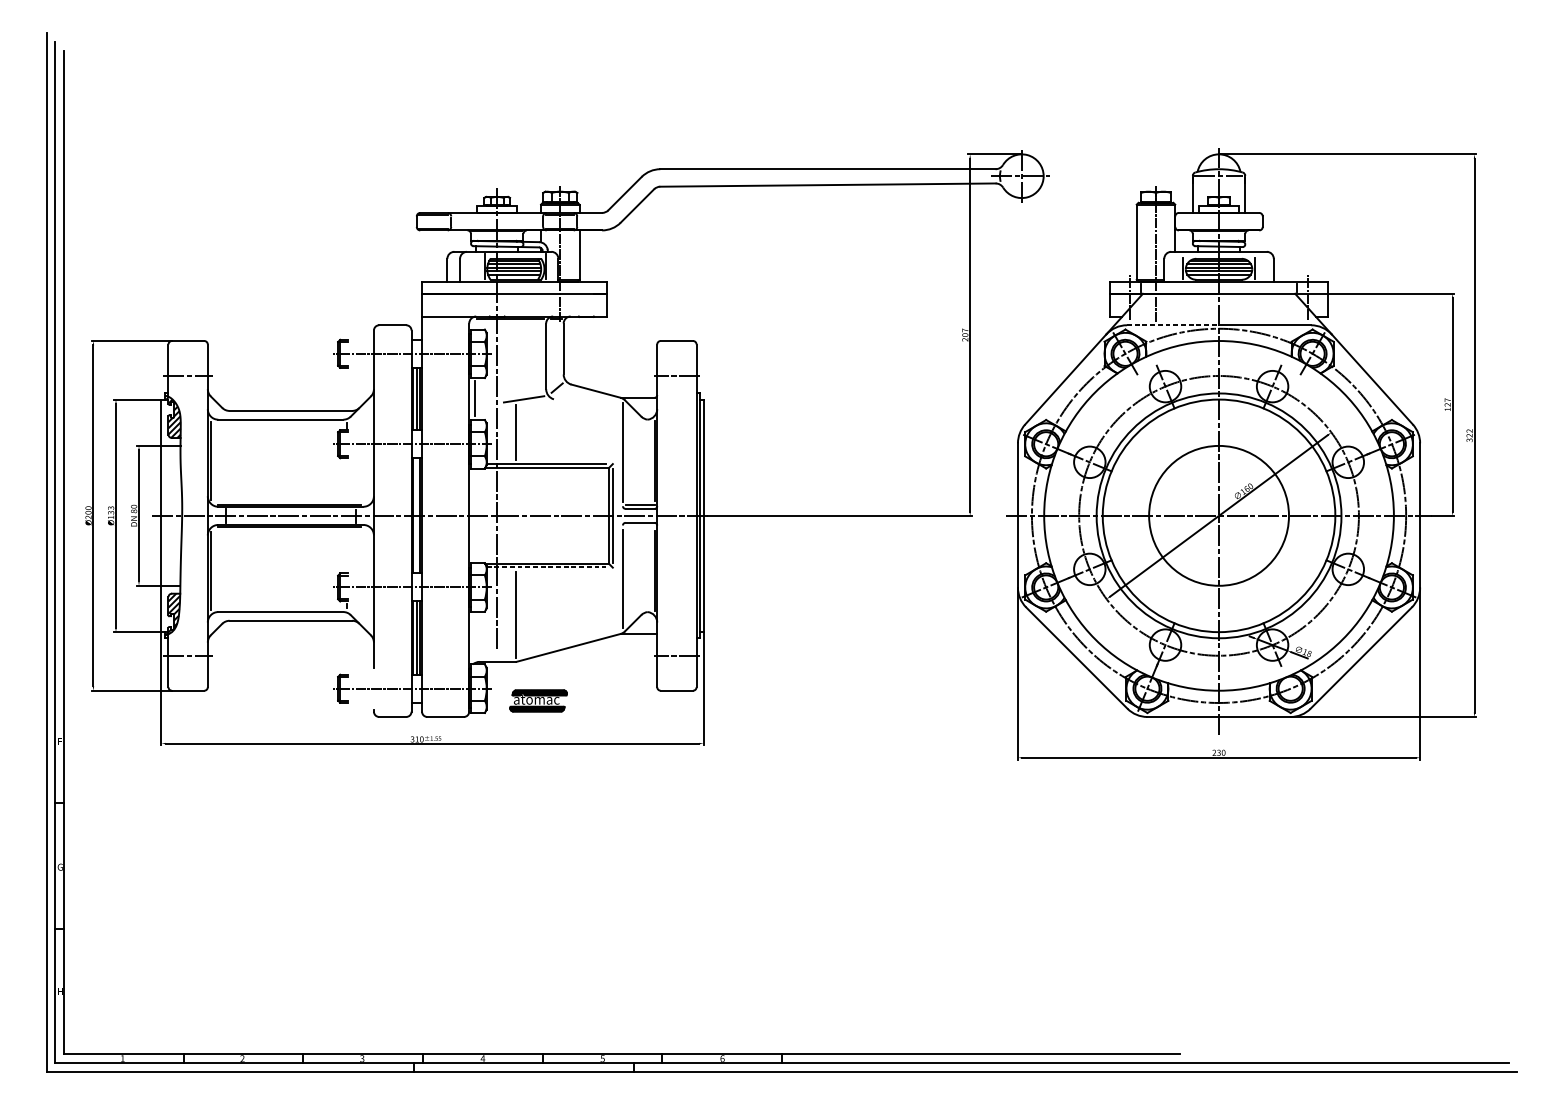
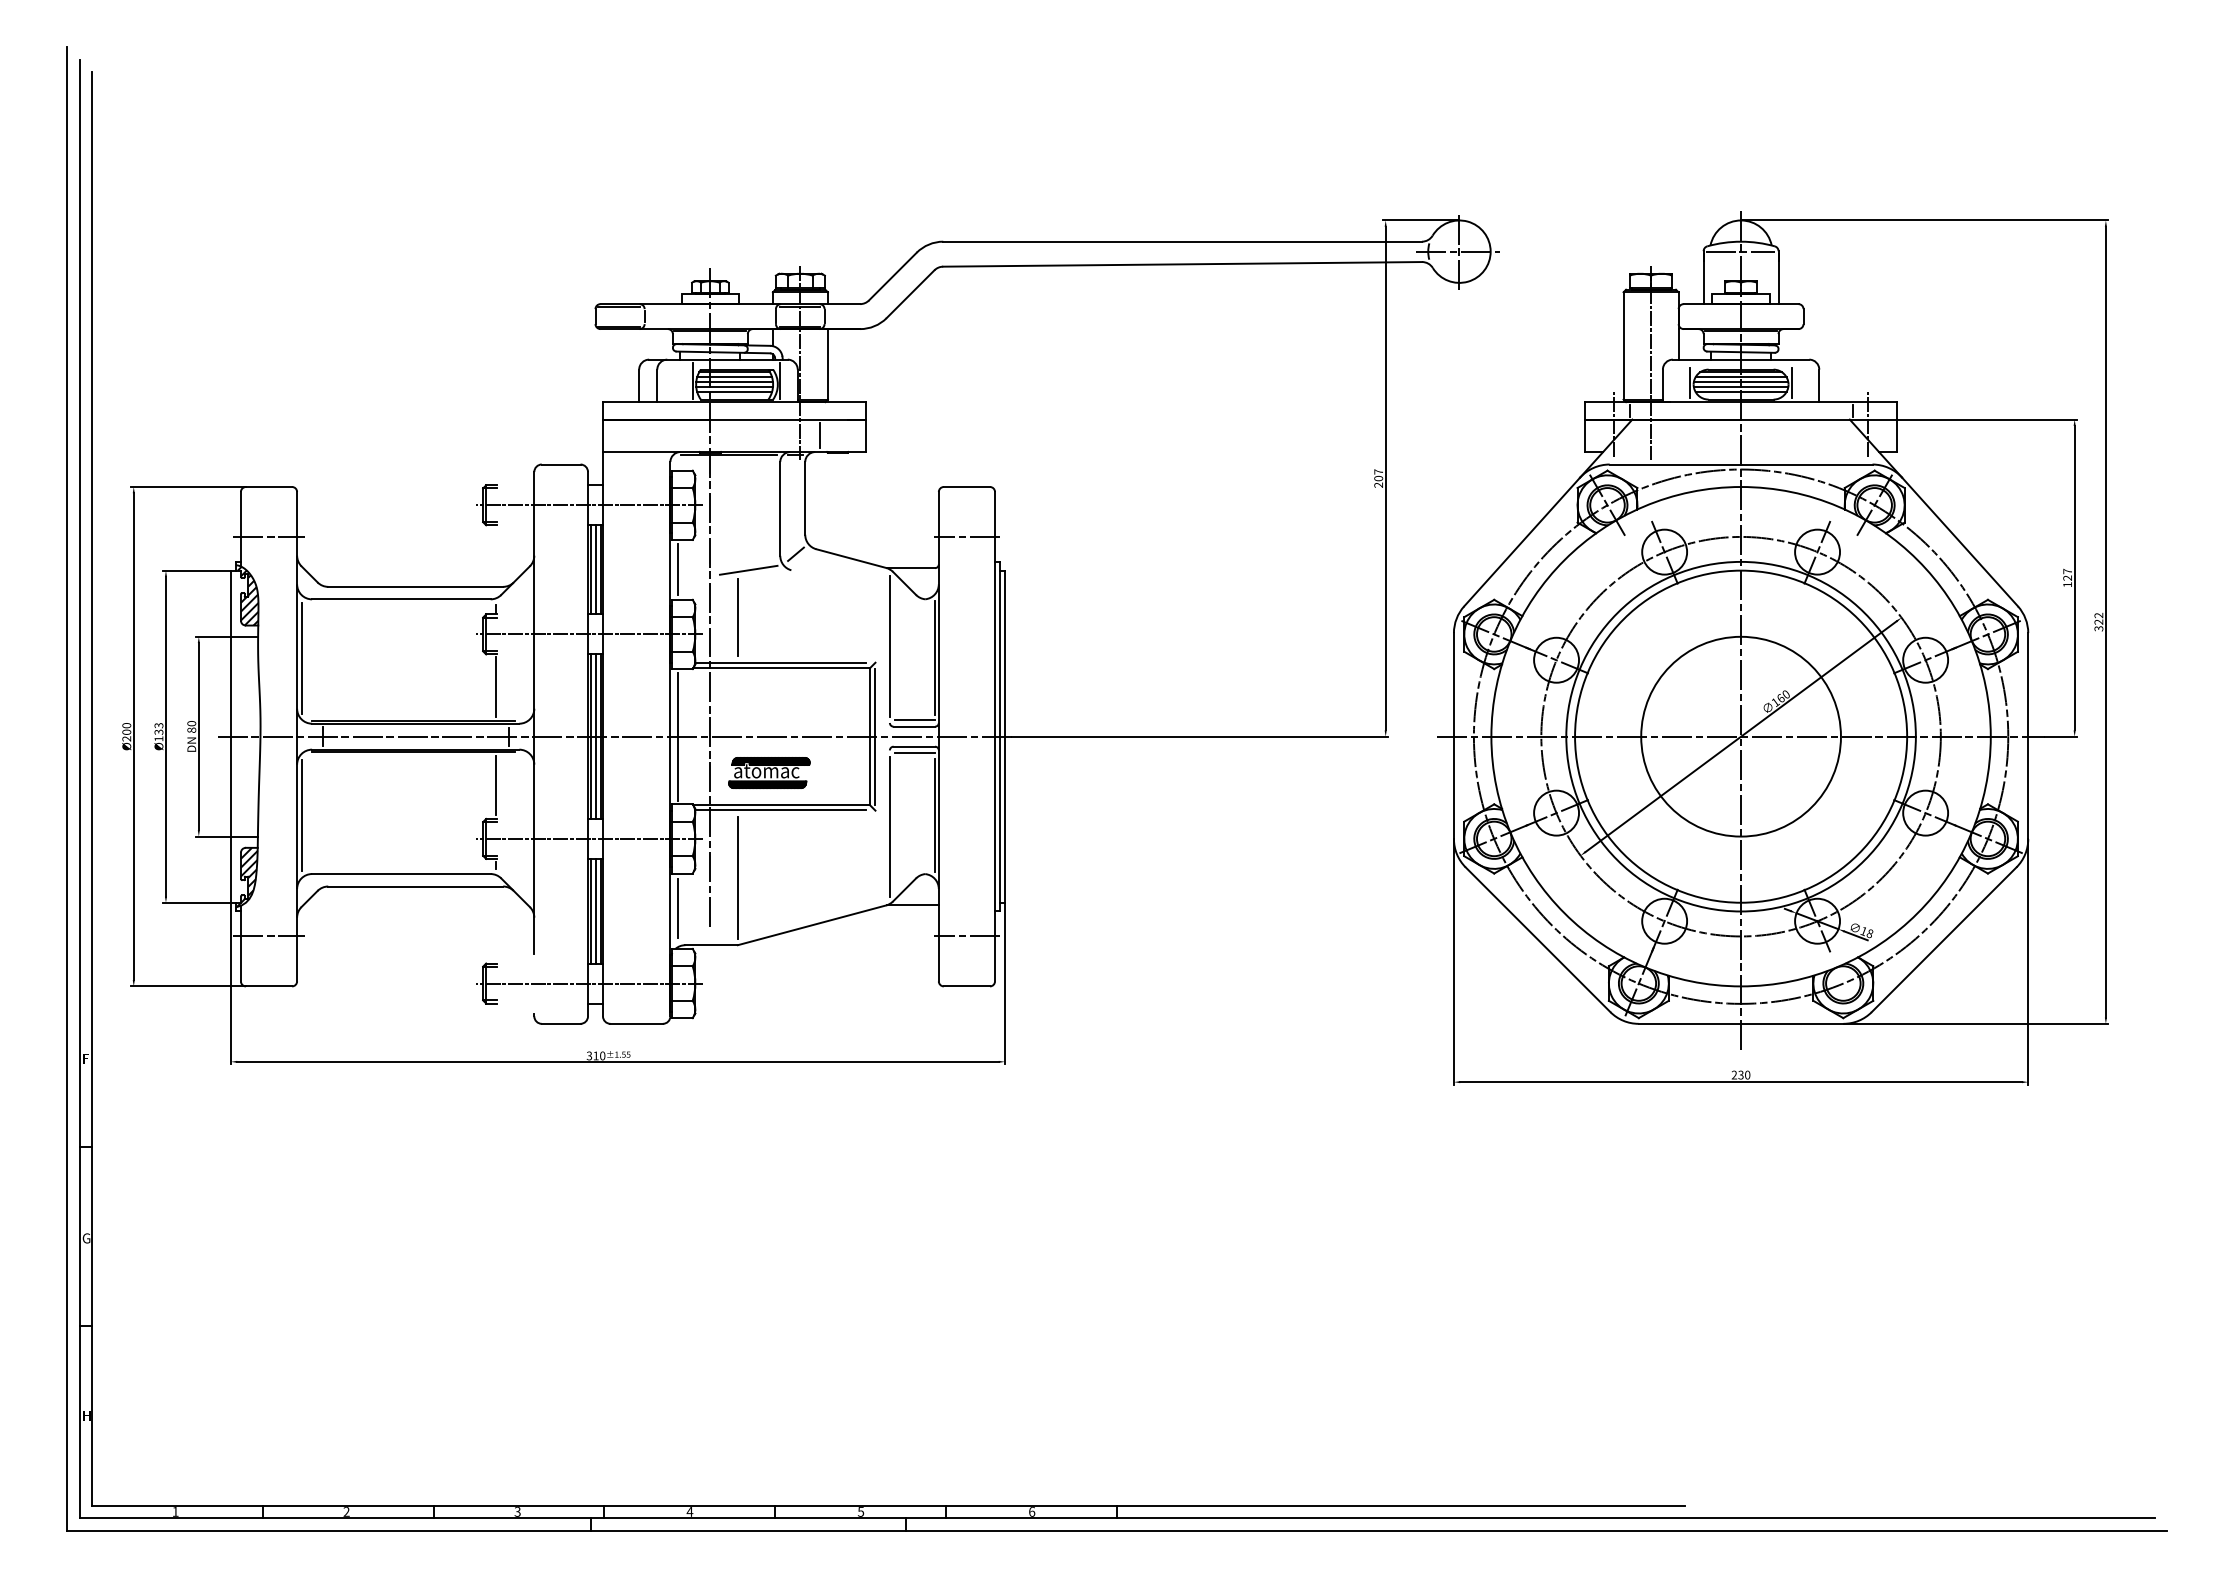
line: (574, 304) -> (820, 435), added
line: (1173, 325) -> (1675, 464), dashed -> solid
line: (347, 480) -> (496, 686), added
line: (416, 515) -> (595, 736), added
line: (474, 515) -> (677, 736), added
line: (640, 526) -> (914, 752), added
line: (347, 550) -> (496, 785), added
line: (547, 567) -> (781, 810), dashed -> solid
line: (474, 636) -> (677, 908), added
part: (538, 700) -> (769, 772), moved

